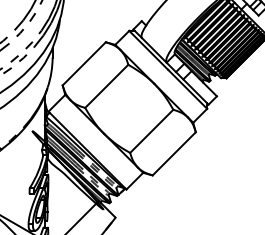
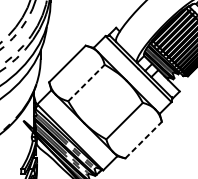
line: (106, 86) -> (86, 83), solid -> dashed
line: (174, 153) -> (143, 139), solid -> dashed

